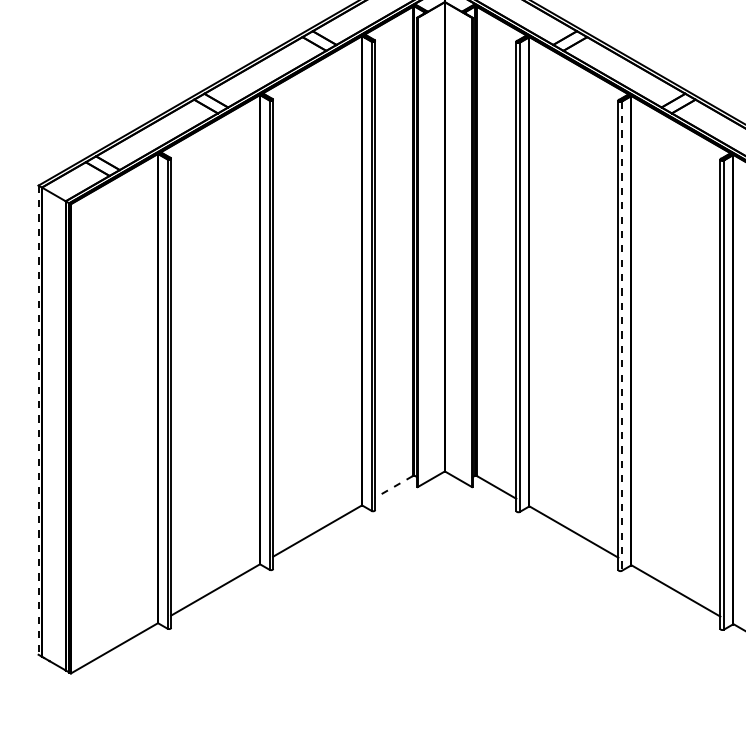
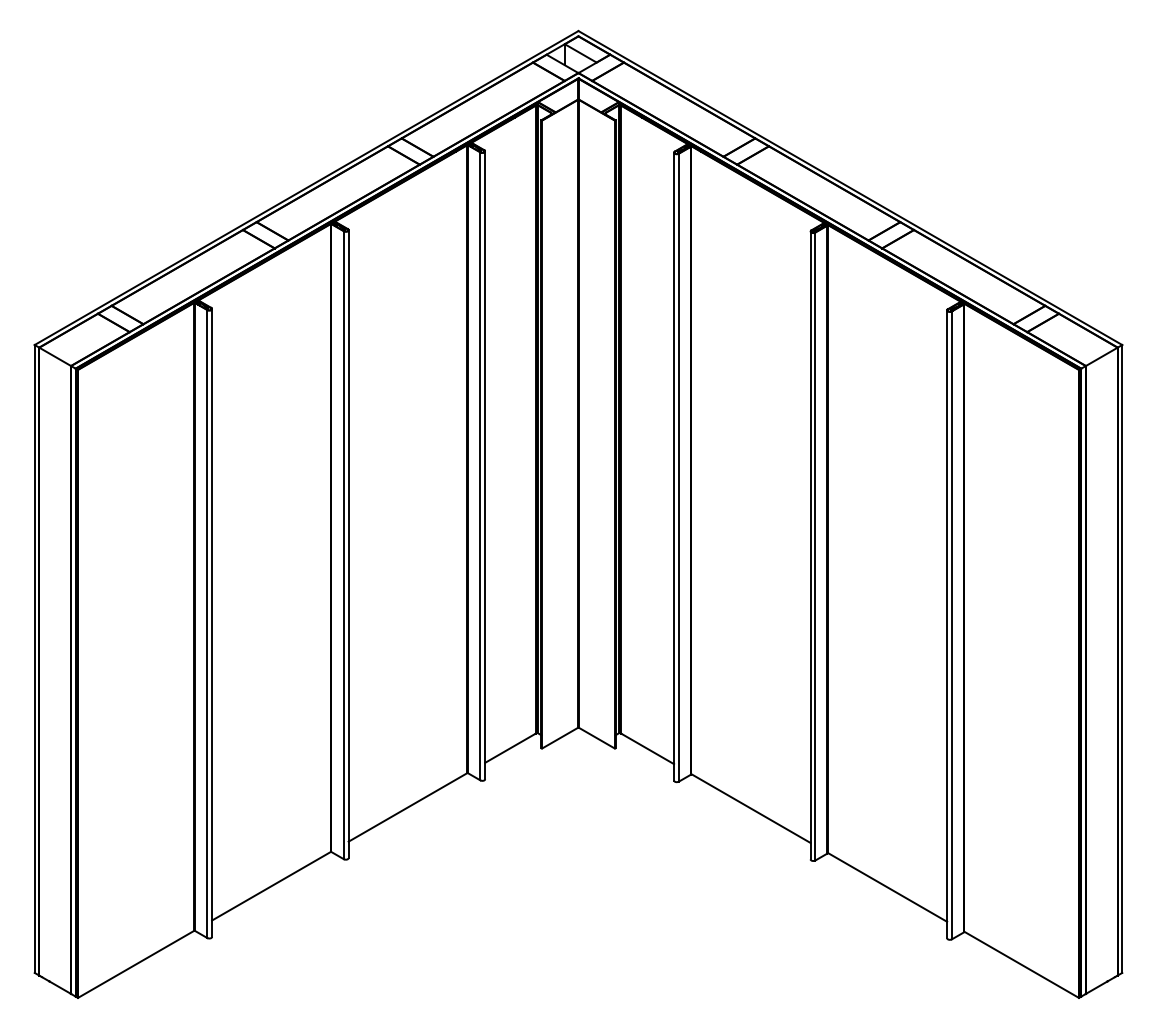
line: (622, 336) -> (815, 546), dashed -> solid
line: (38, 419) -> (34, 658), dashed -> solid
line: (393, 487) -> (509, 748), dashed -> solid

